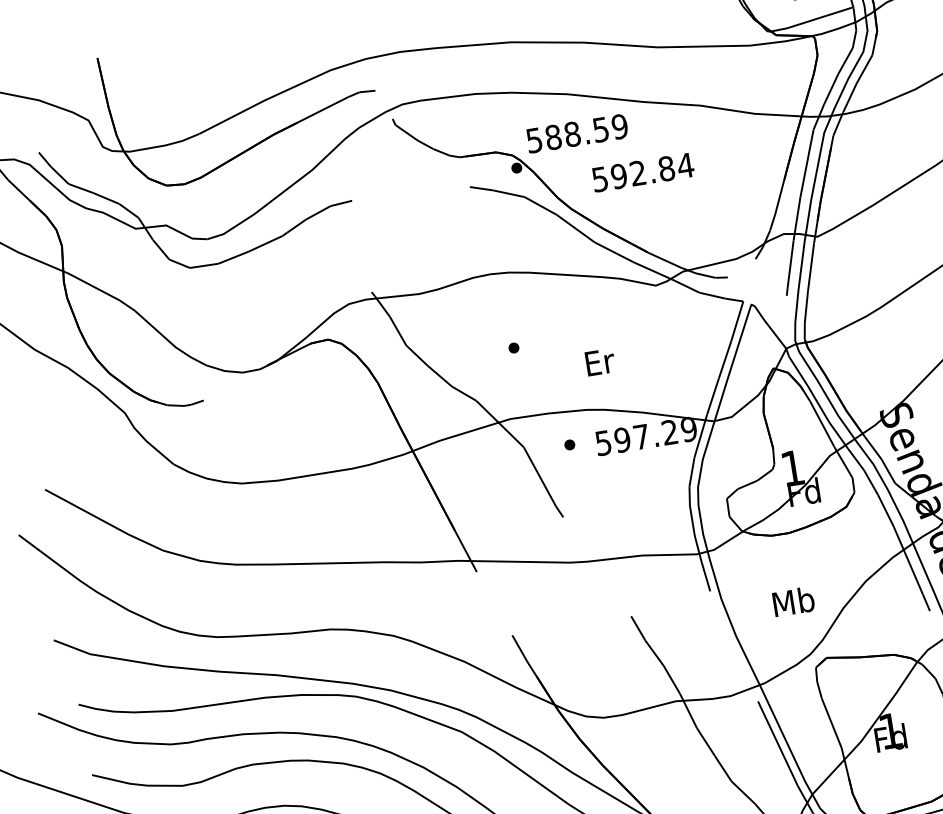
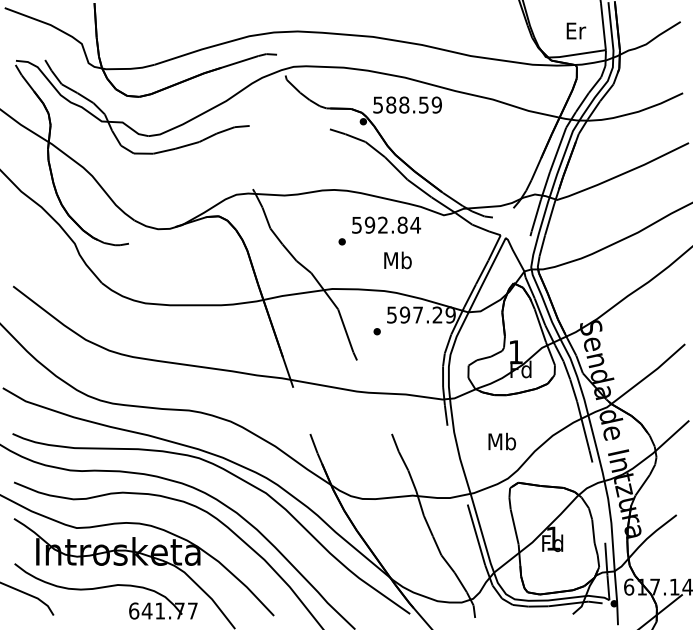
text: (642, 171) -> (386, 224), moved
text: (598, 362) -> (397, 260), Er -> Mb
part: (568, 444) -> (376, 331), moved

